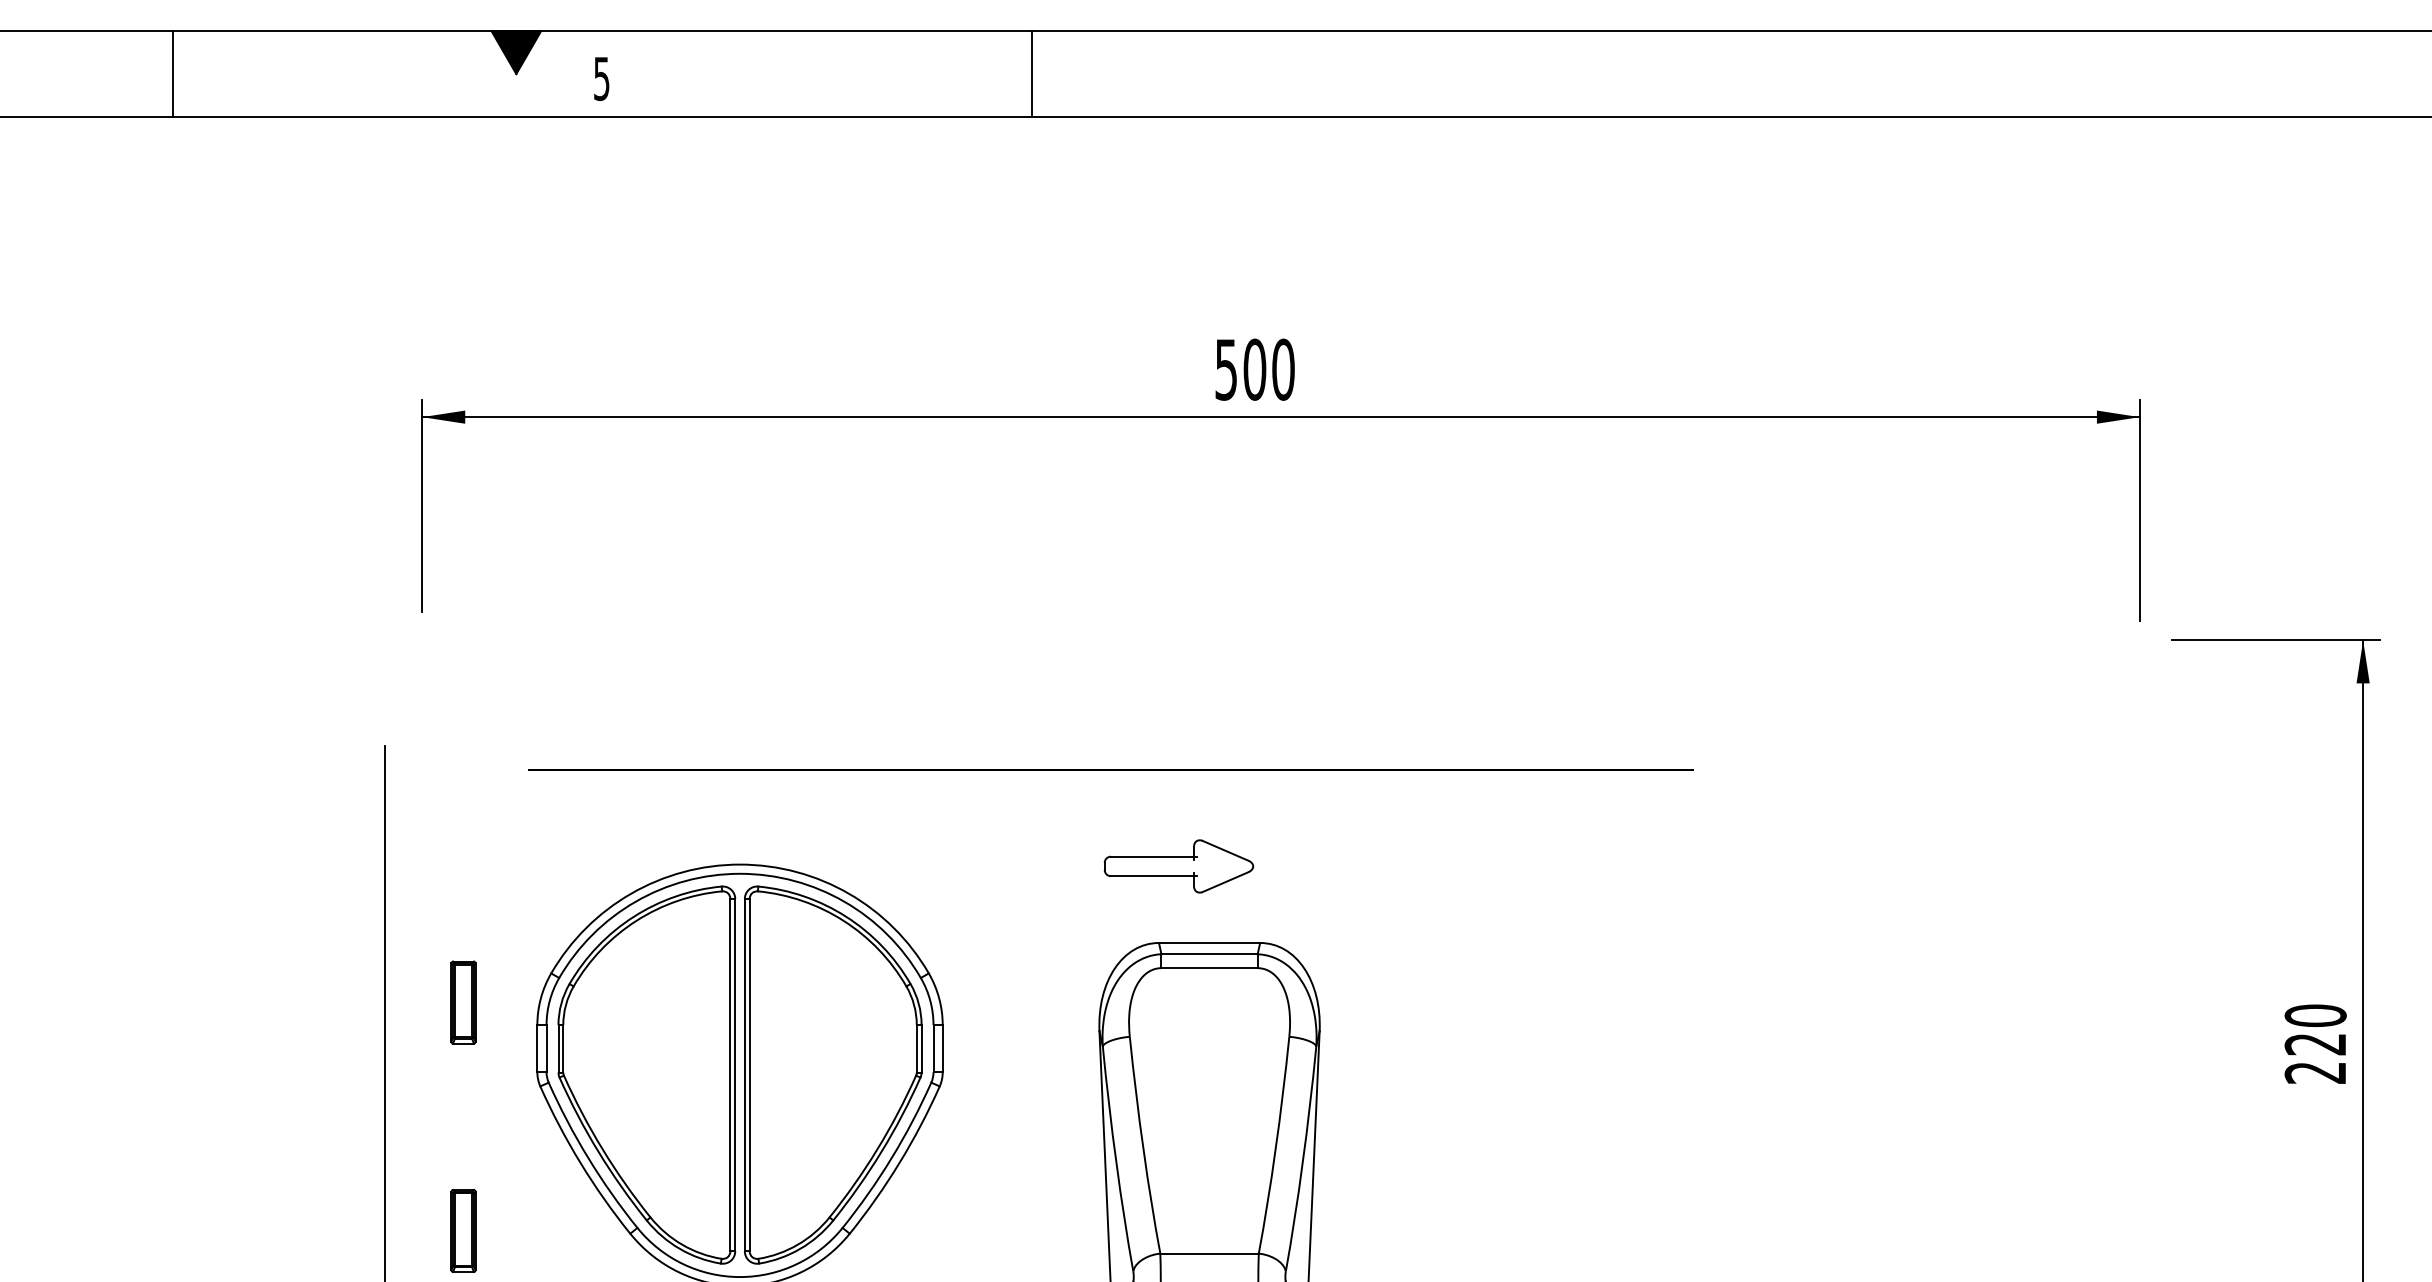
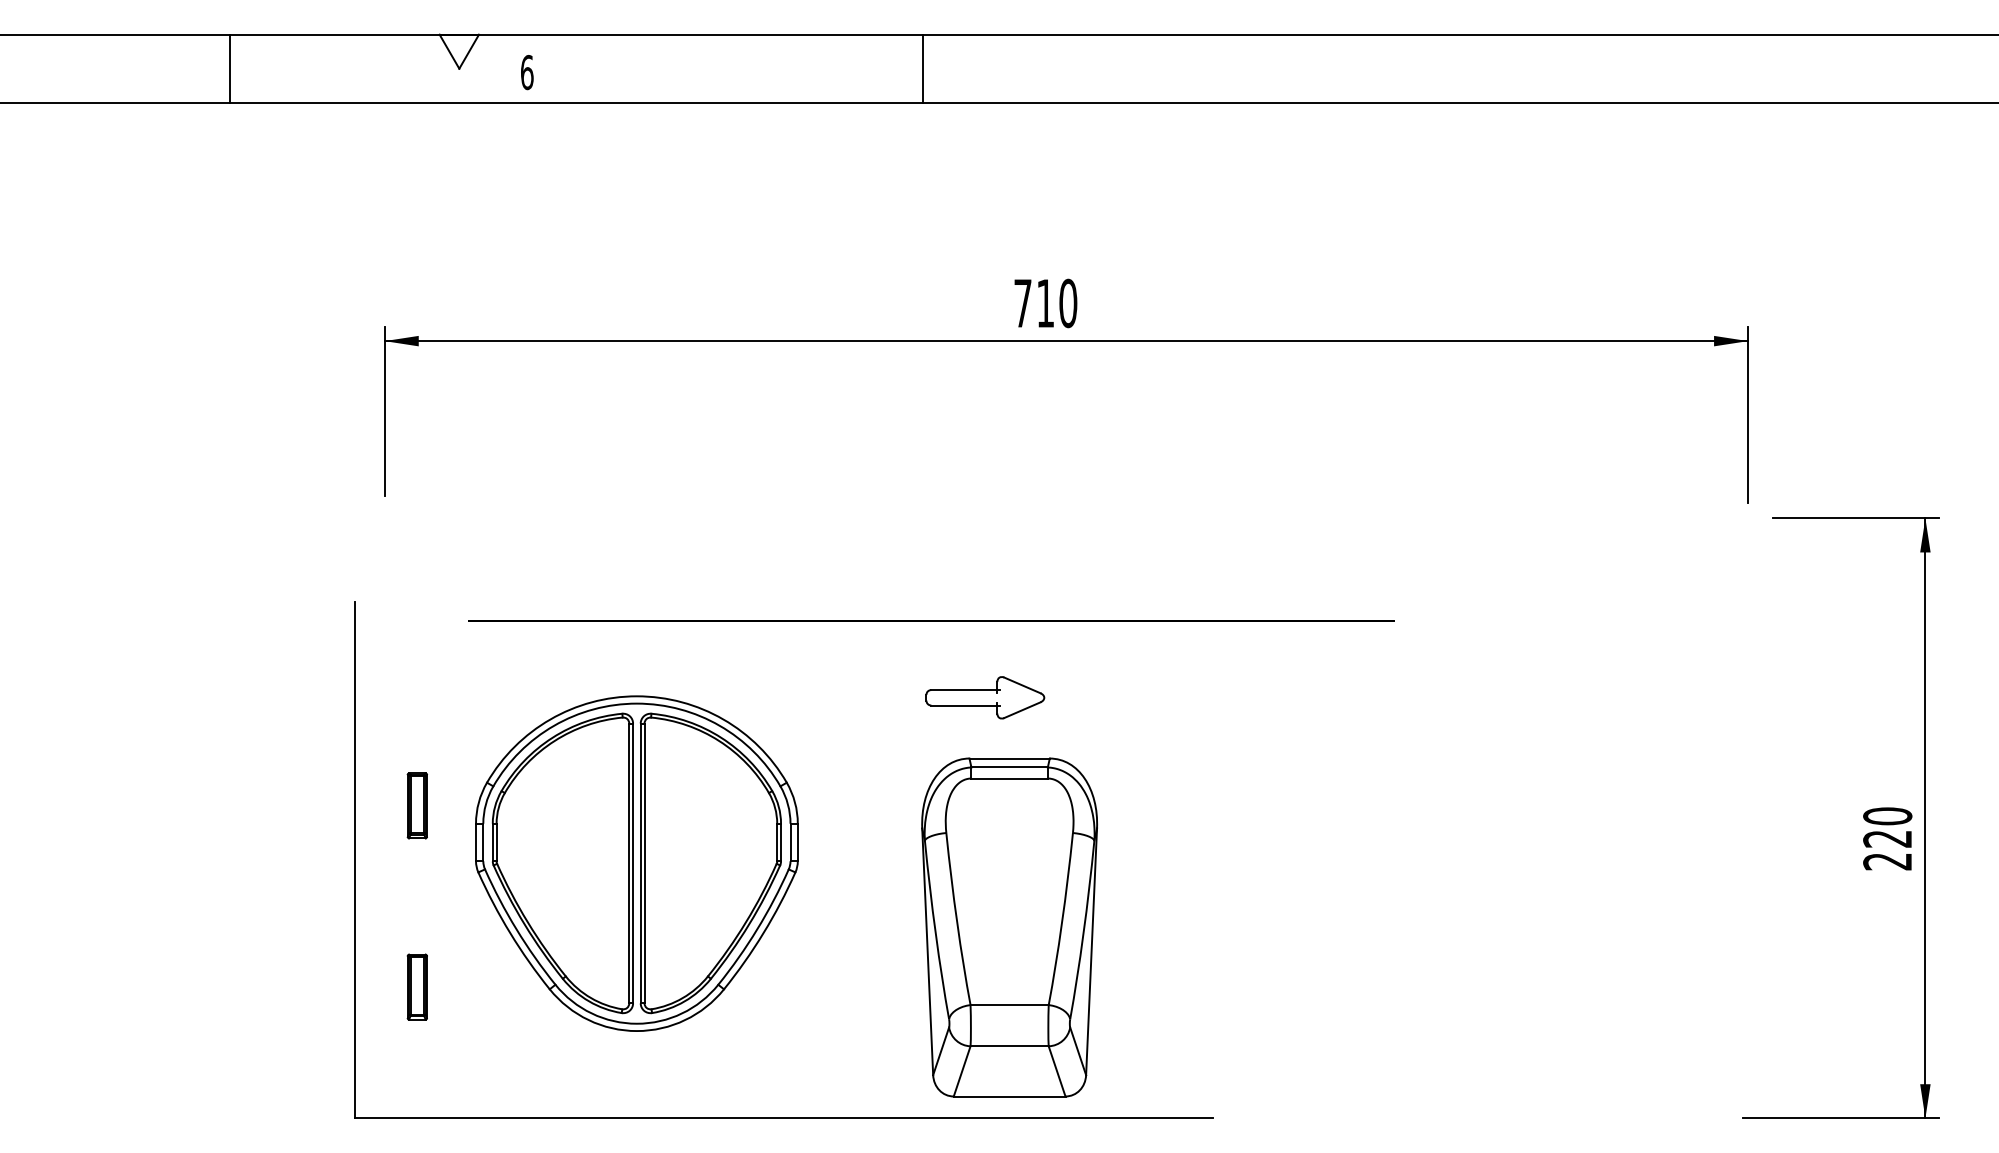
fill: (516, 52) -> (459, 51), removed
line: (172, 73) -> (229, 68), moved
line: (1031, 73) -> (923, 68), moved
text: (602, 78) -> (527, 72), 5 -> 6
text: (1240, 369) -> (1034, 303), 500 -> 710

